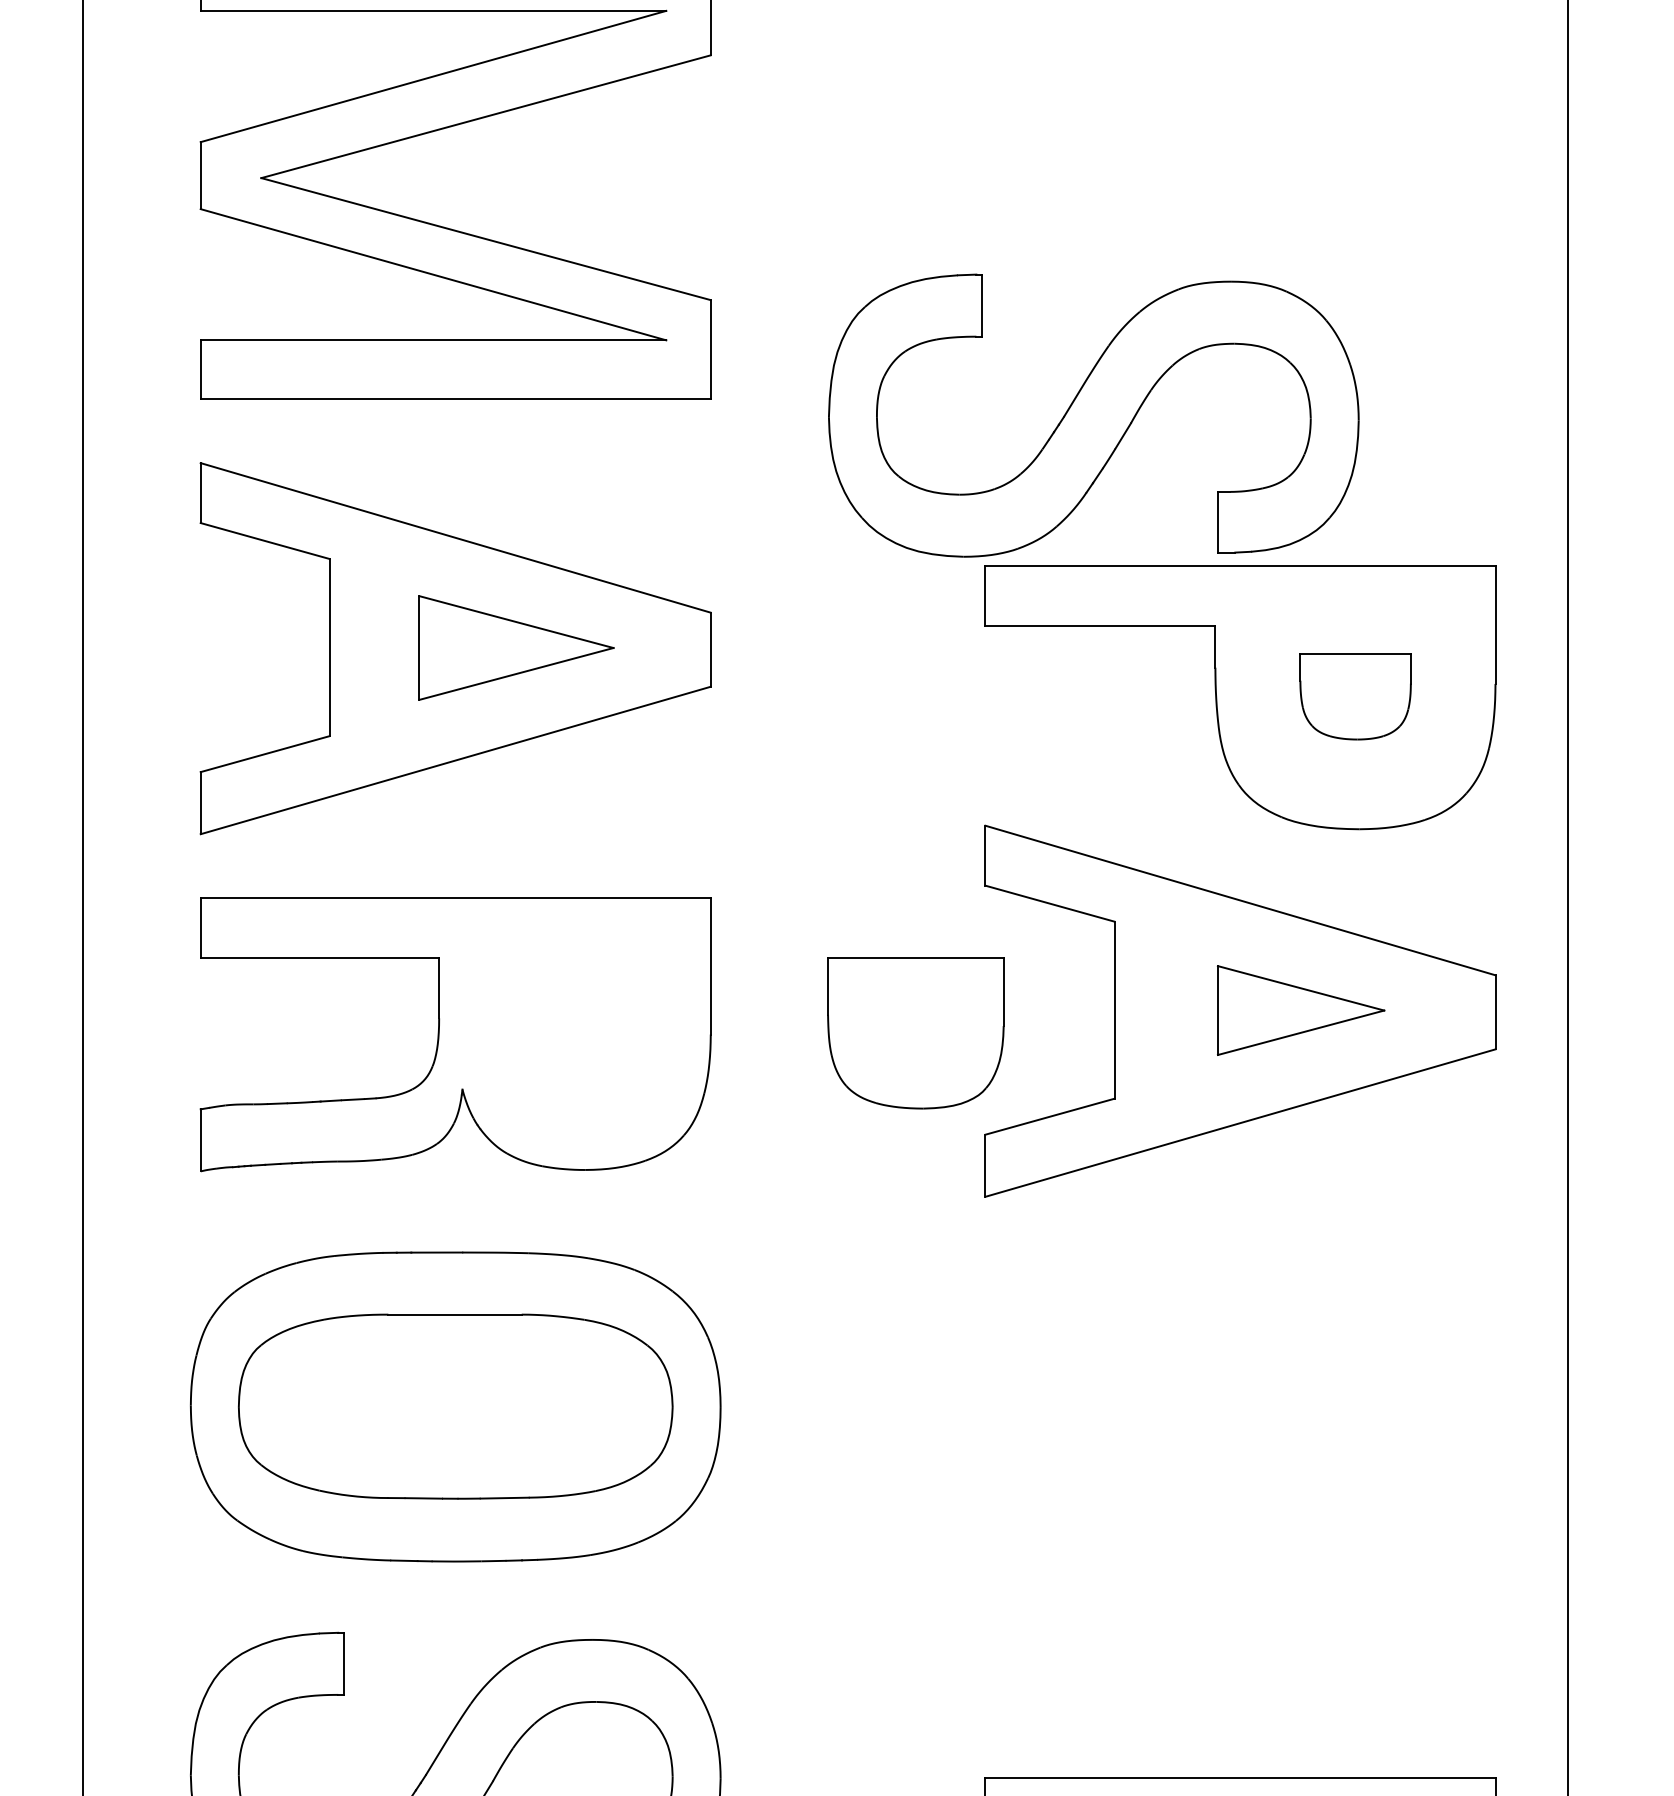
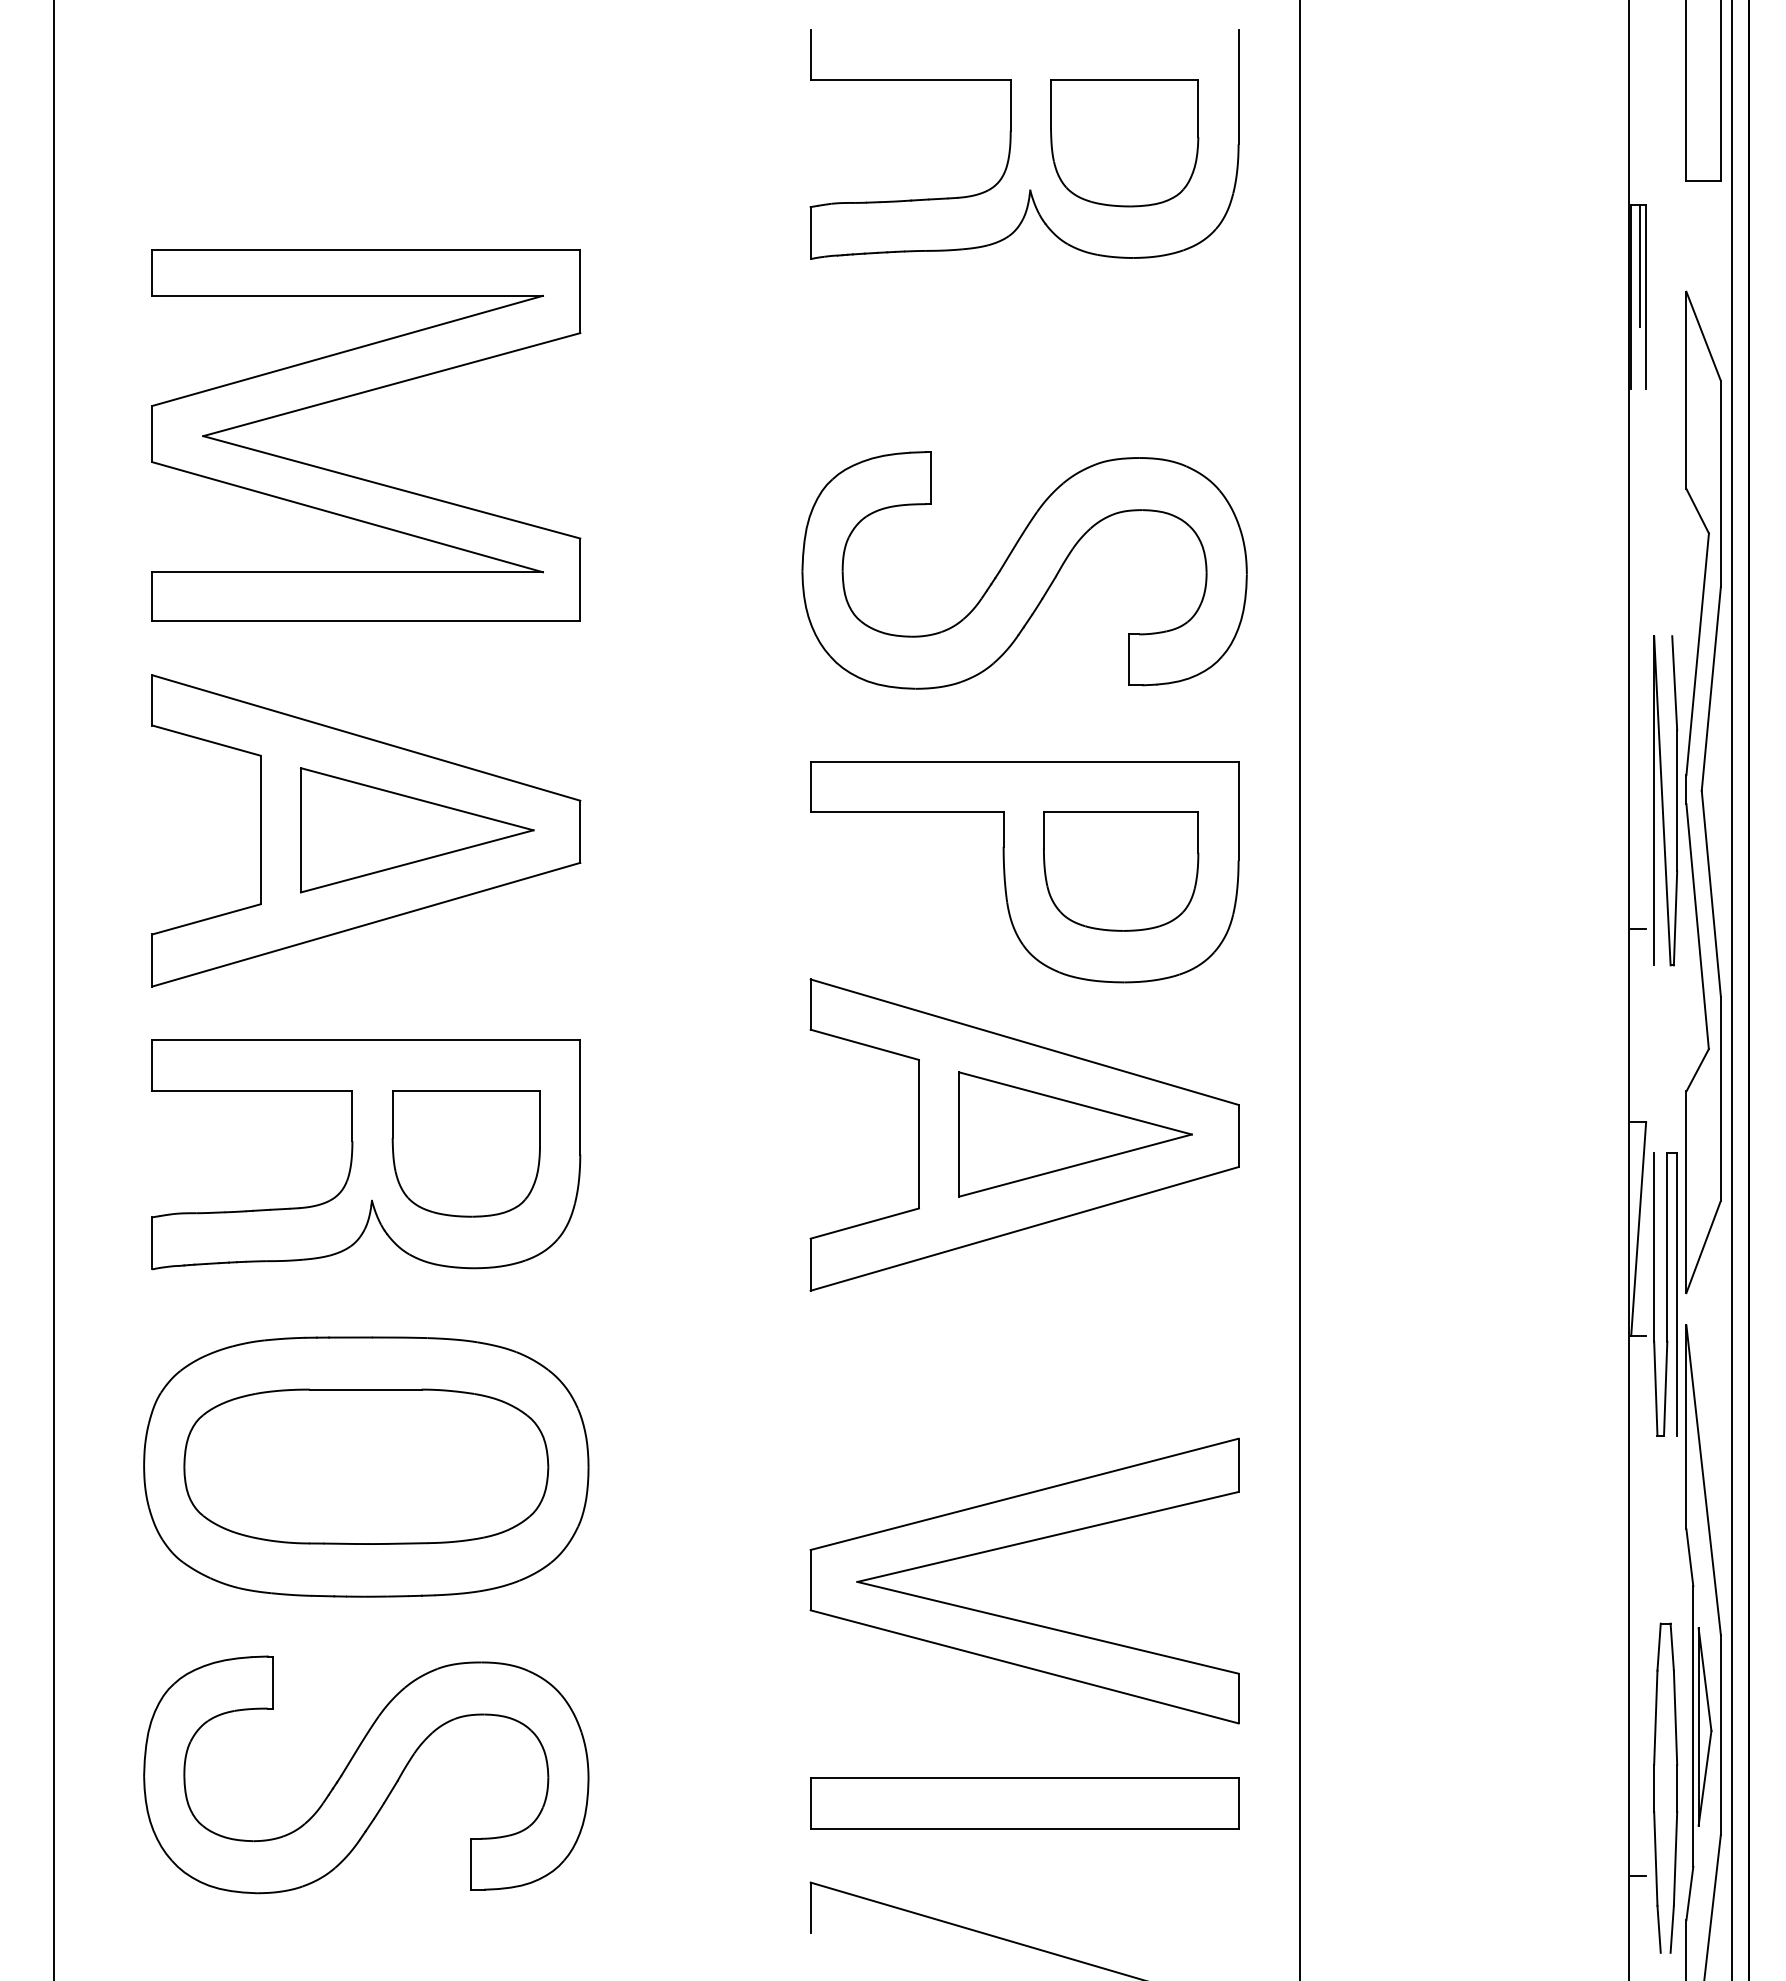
part: (1093, 415) -> (1024, 570), moved
part: (516, 648) -> (417, 830), size x1.43
part: (1355, 697) -> (1121, 871), size x1.67
part: (1301, 1010) -> (1075, 1134), size x1.67
part: (914, 1033) -> (465, 1153), moved
part: (1231, 1500) -> (1017, 1545), added

